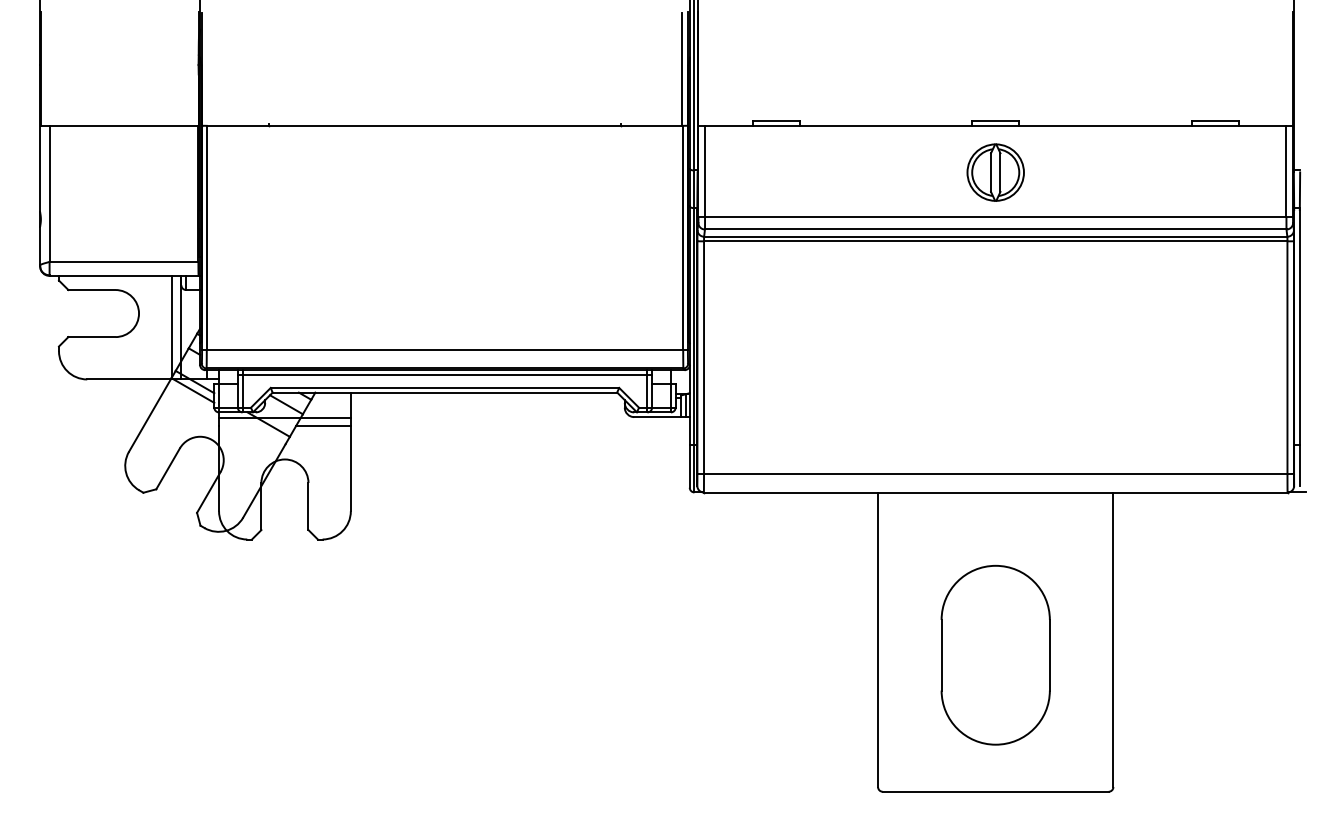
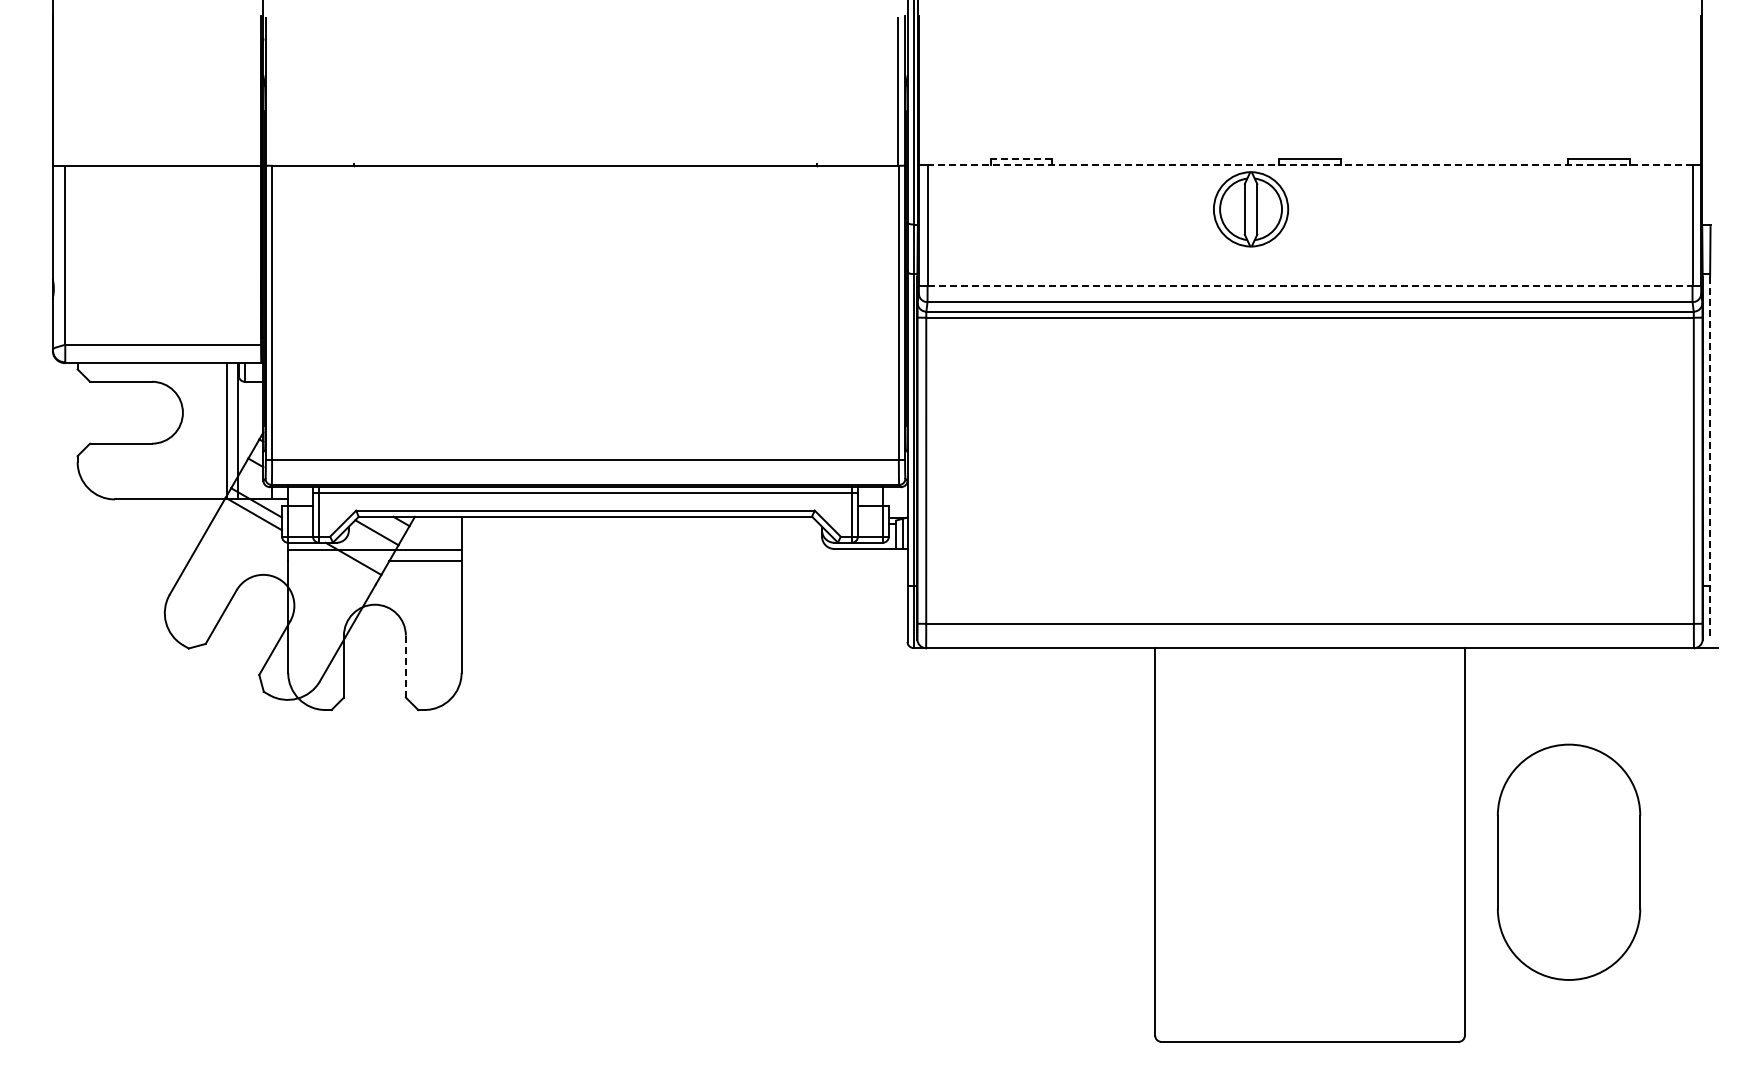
line: (776, 121) -> (1021, 159), solid -> dashed
line: (995, 125) -> (1309, 165), solid -> dashed
part: (996, 172) -> (1251, 209), moved
line: (996, 217) -> (1310, 286), solid -> dashed
line: (1300, 348) -> (1710, 458), solid -> dashed
line: (308, 506) -> (405, 666), solid -> dashed
part: (996, 654) -> (1569, 861), moved

